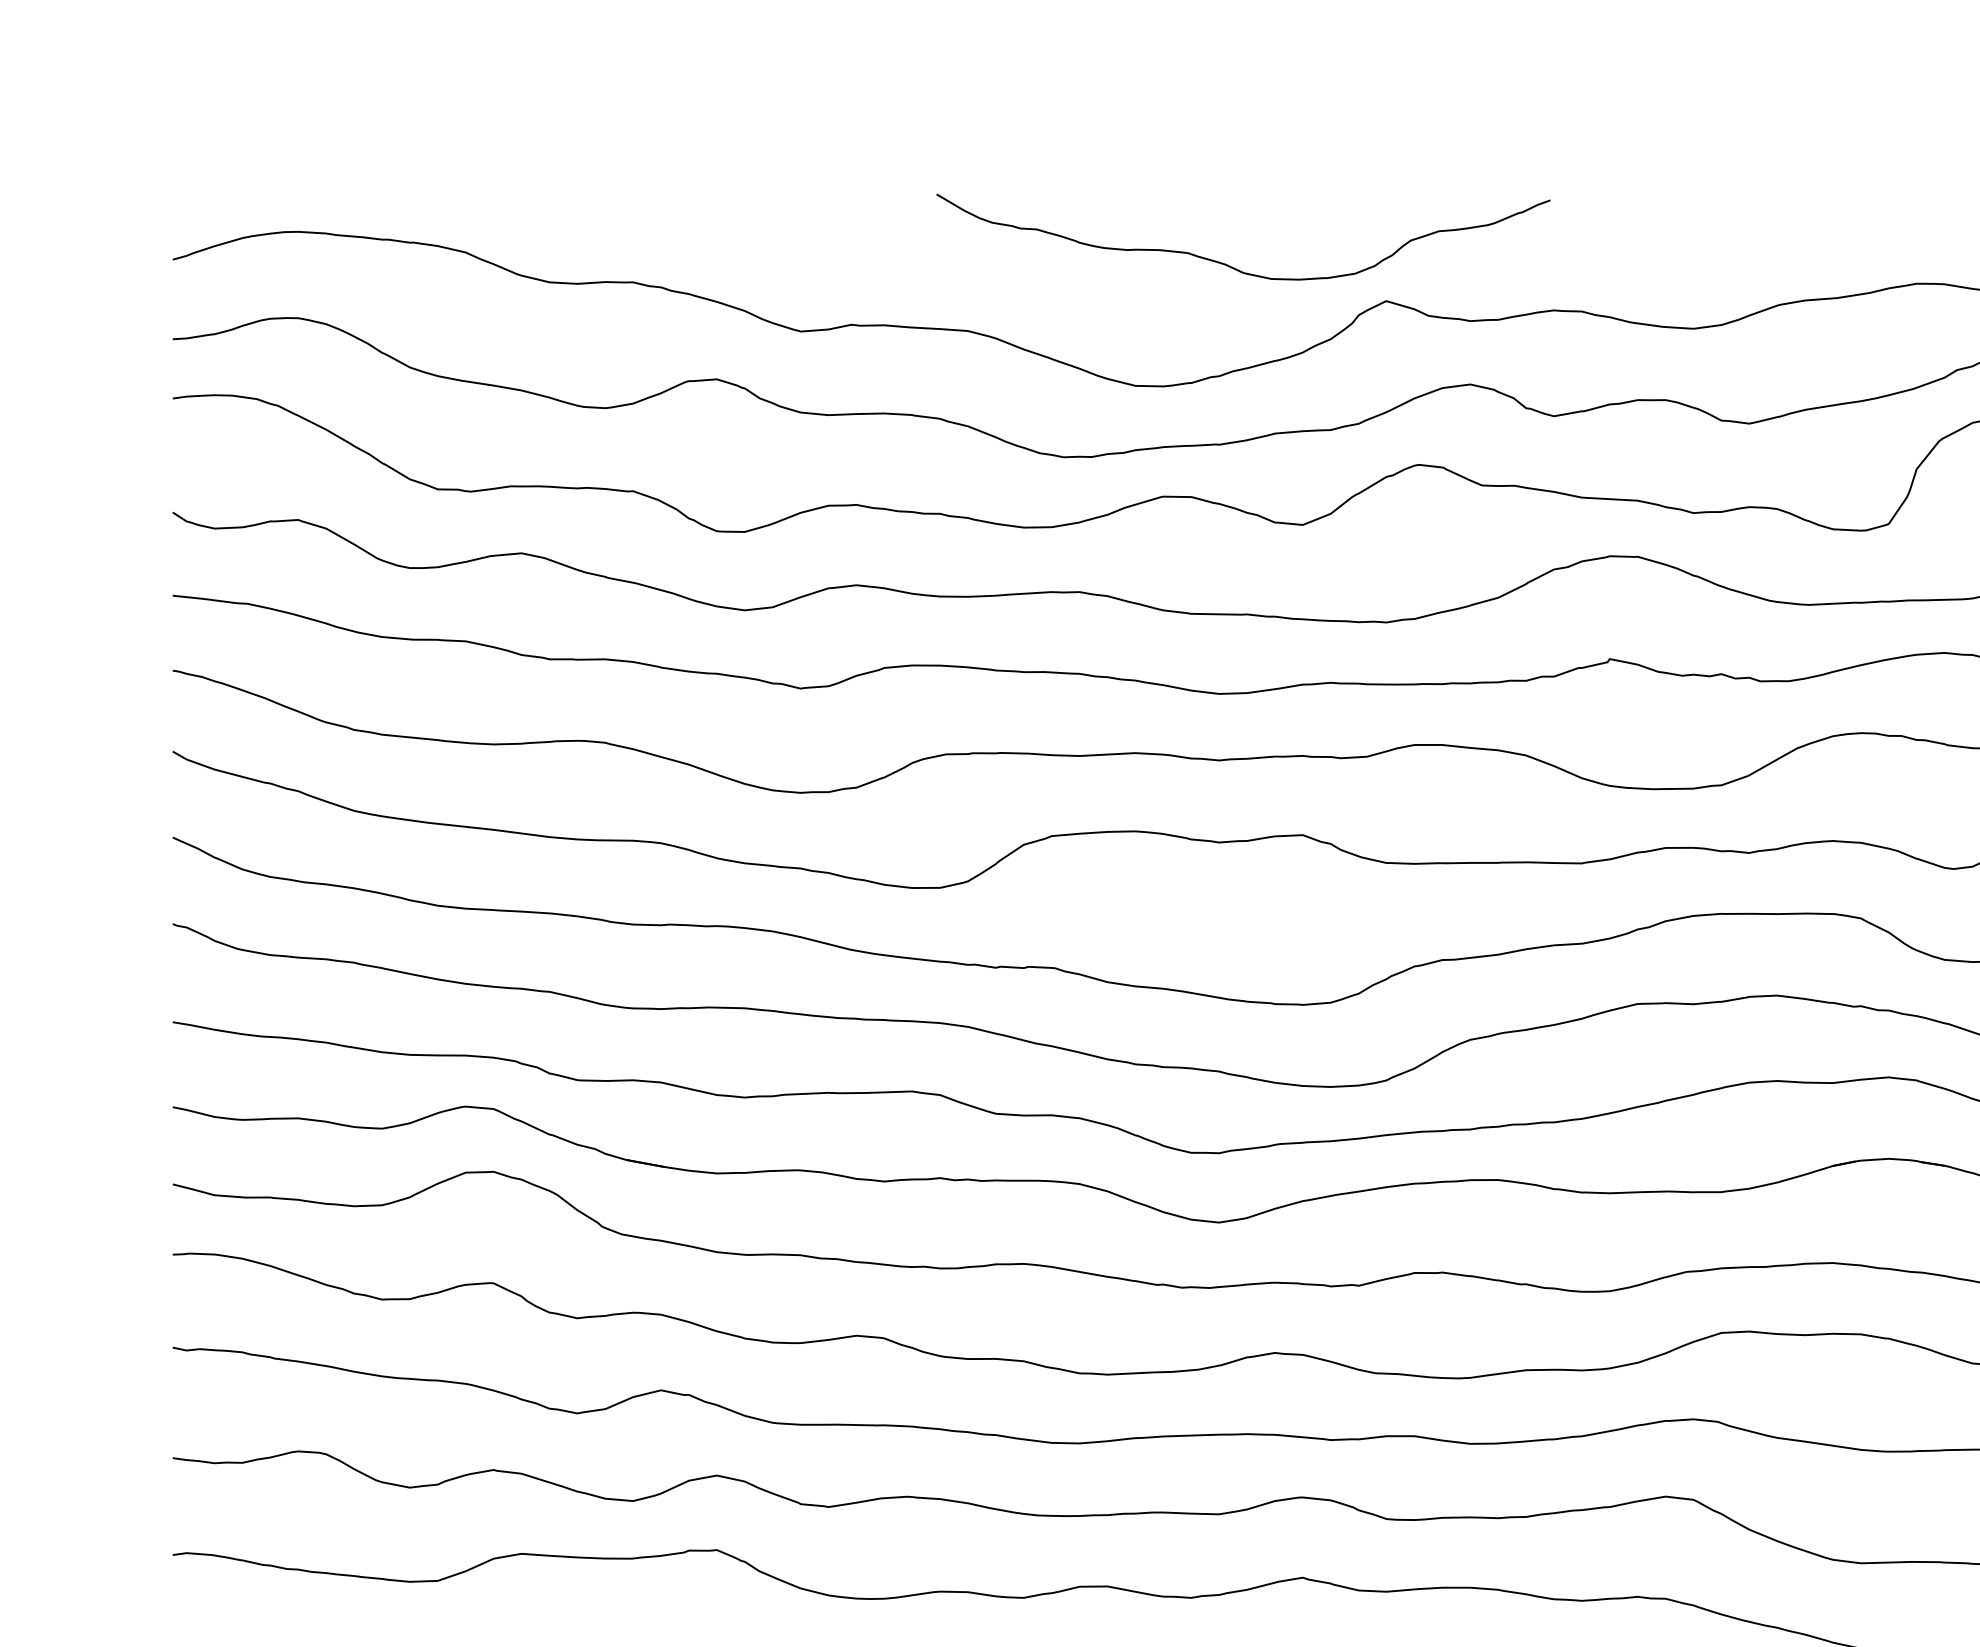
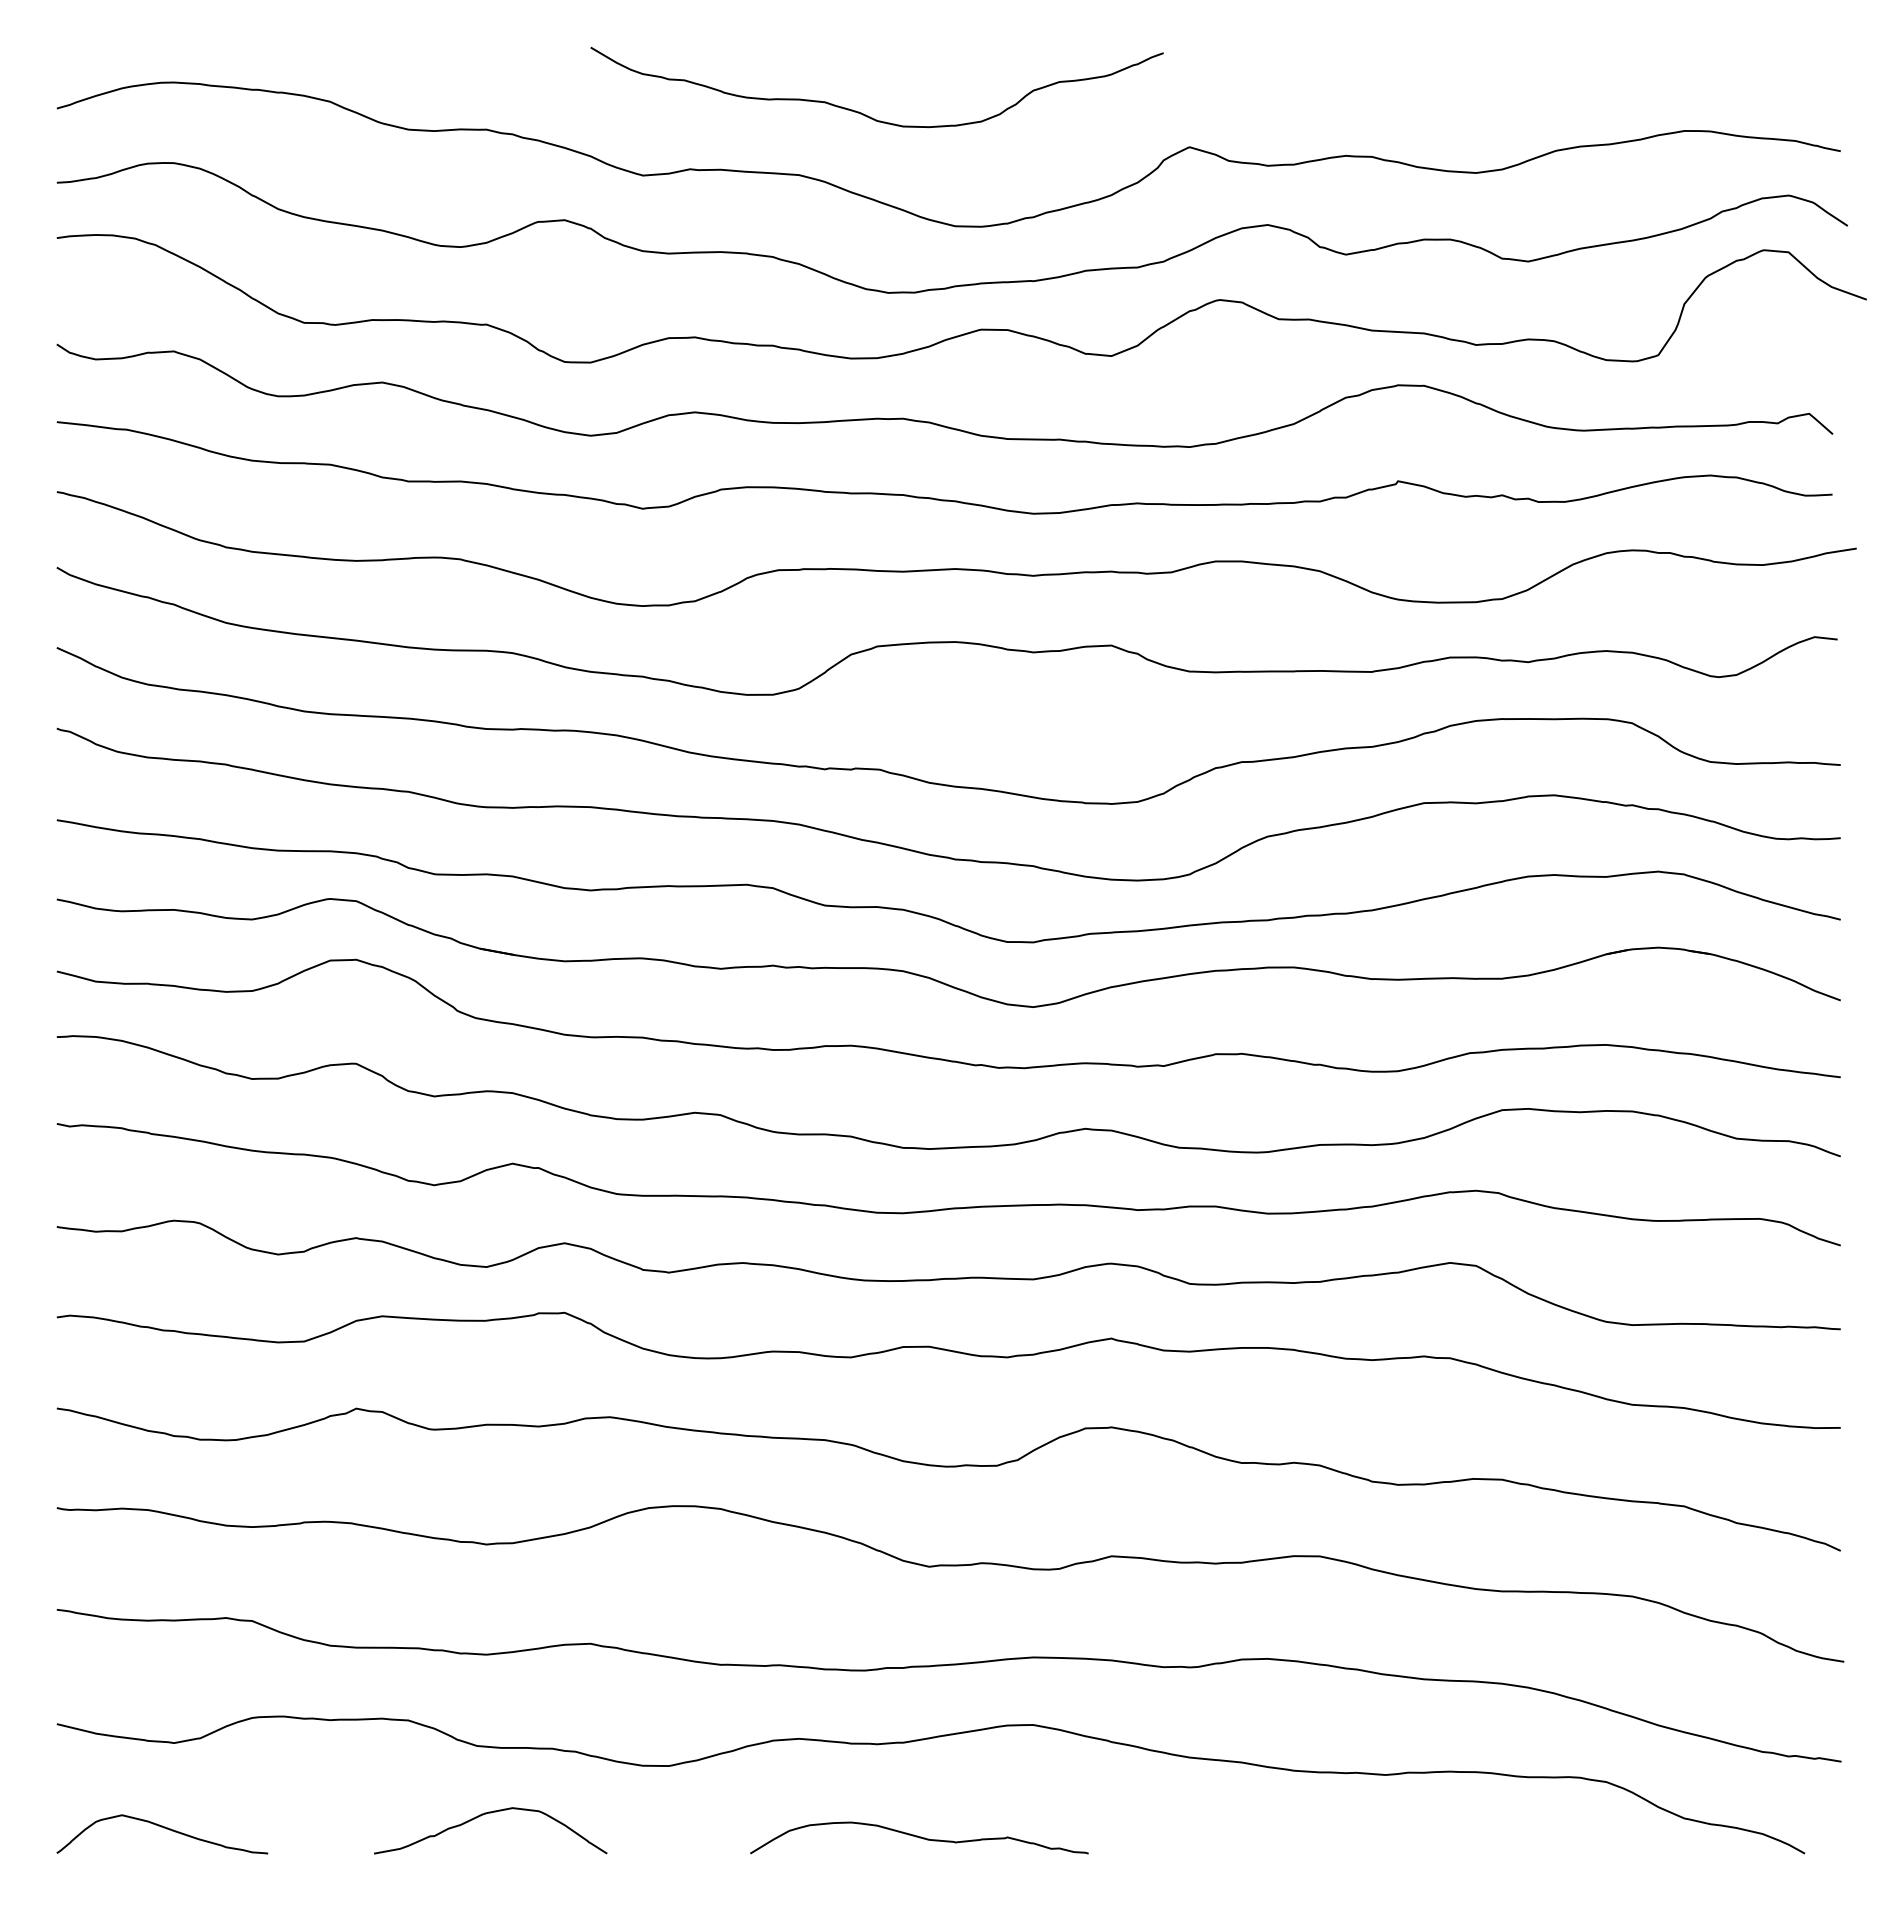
curve: (1228, 265) -> (863, 113), moved

